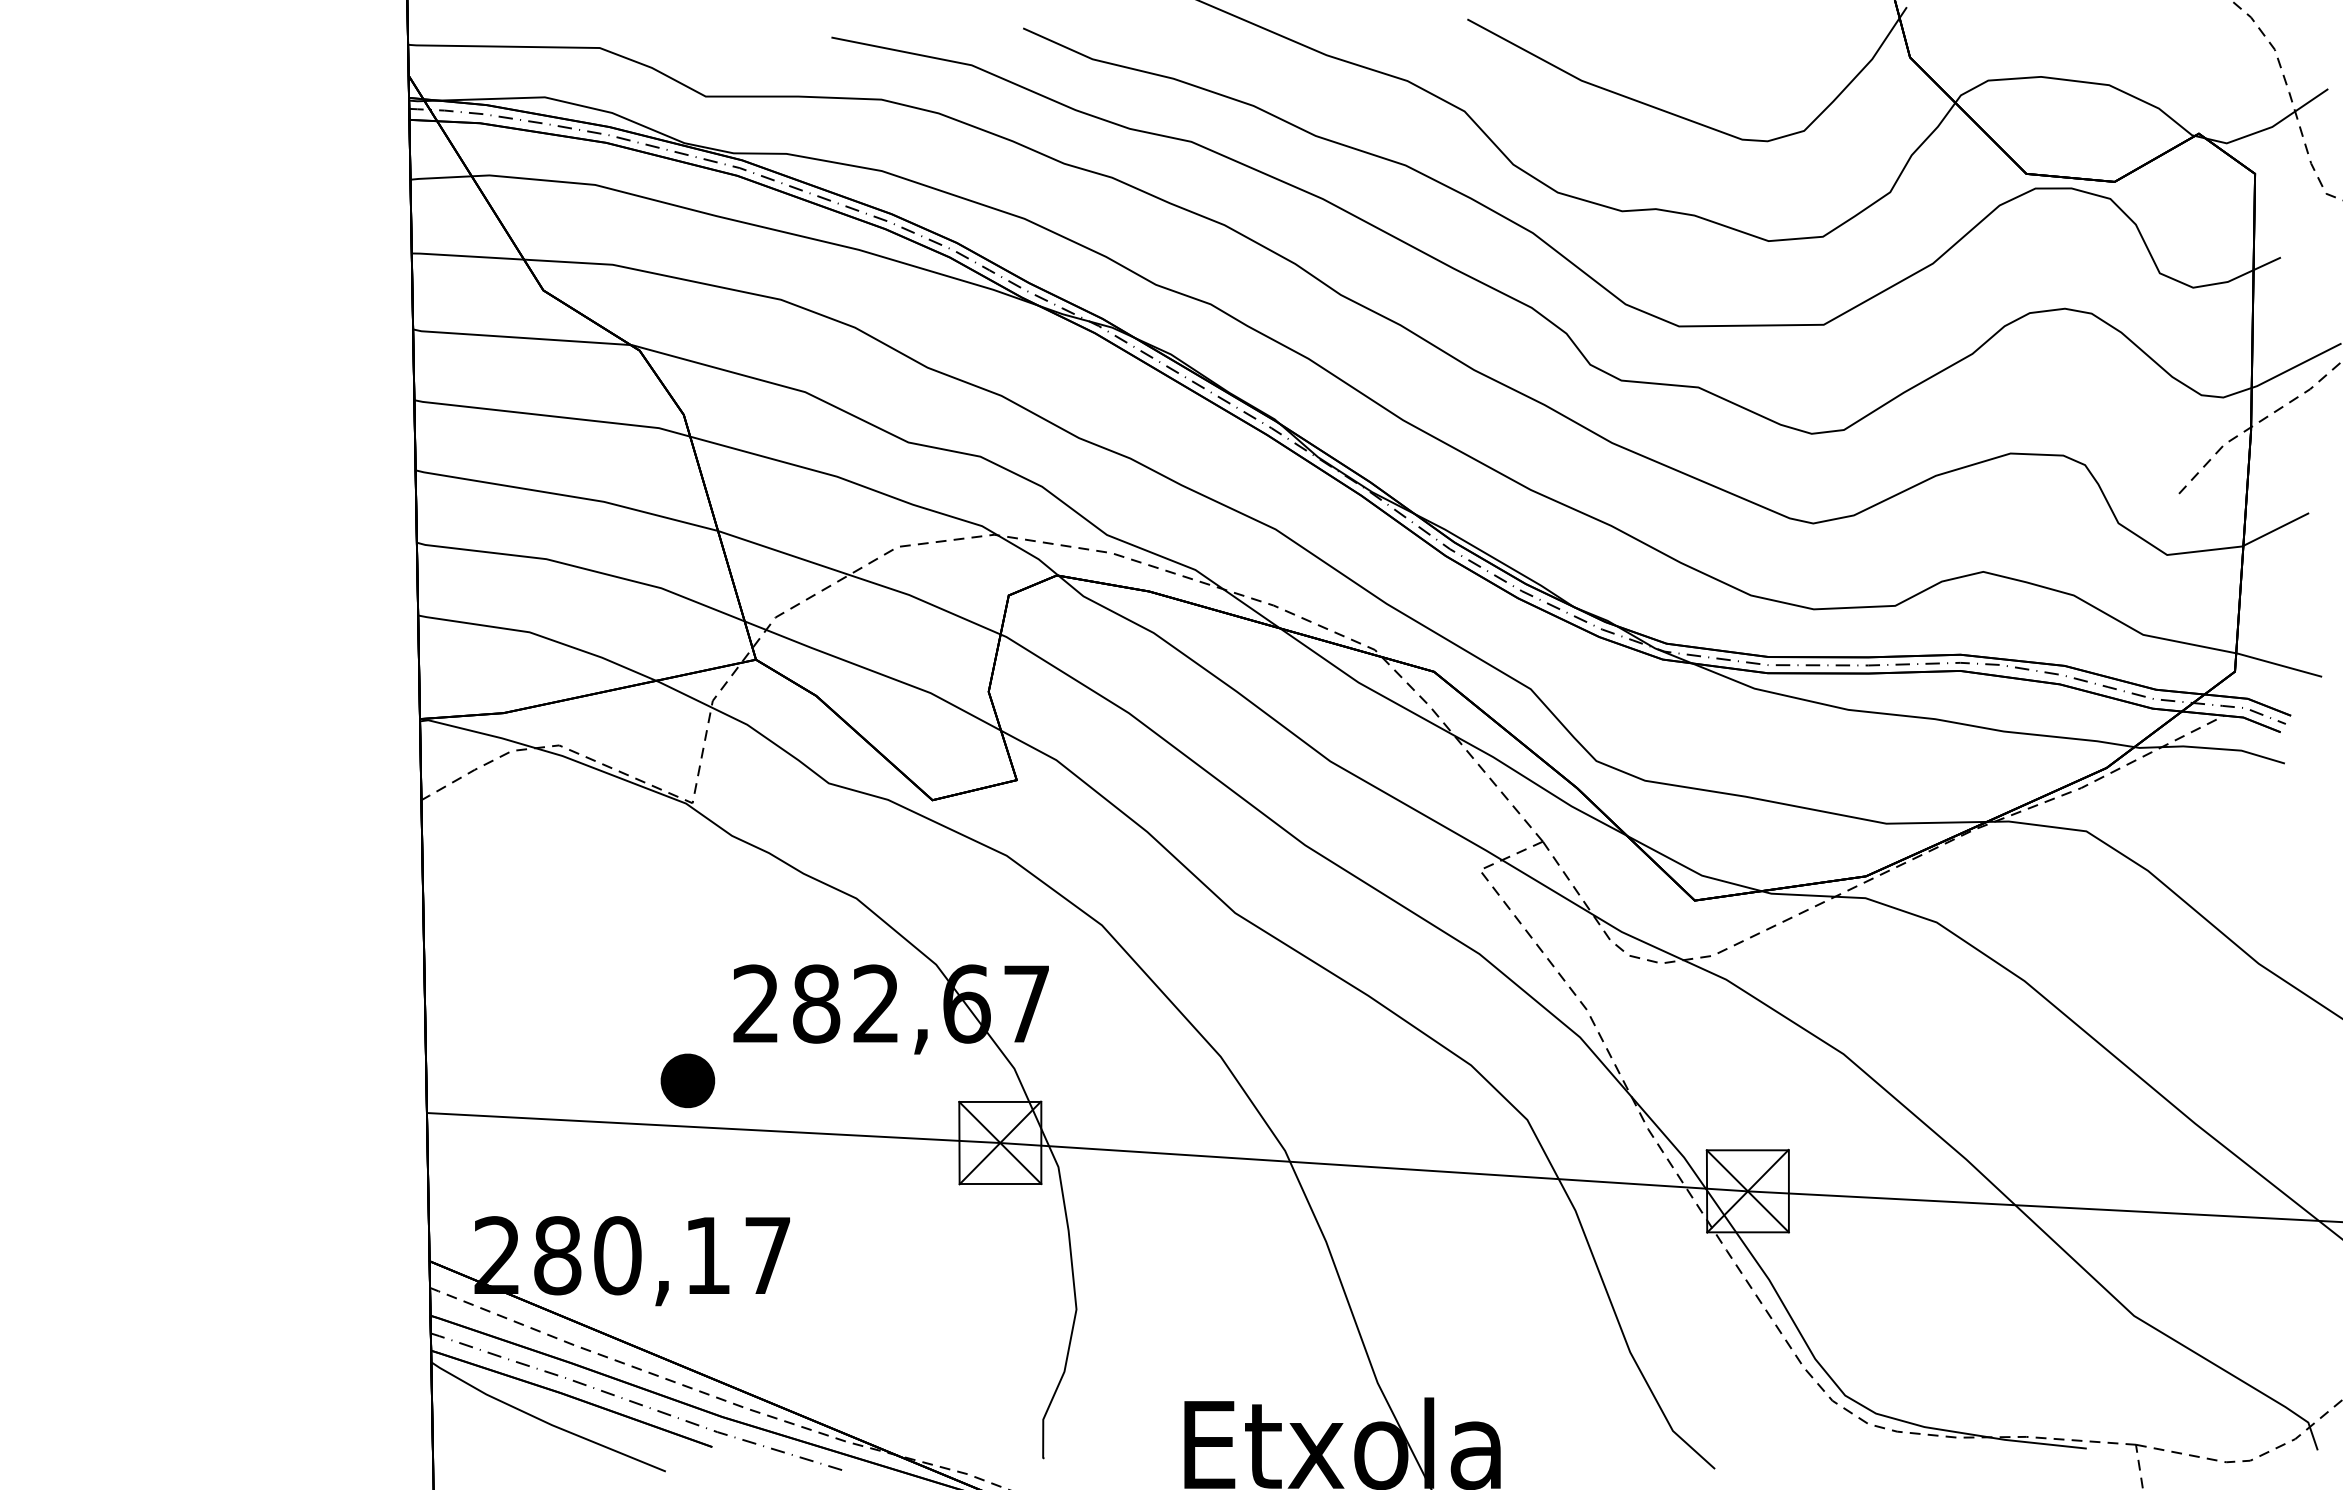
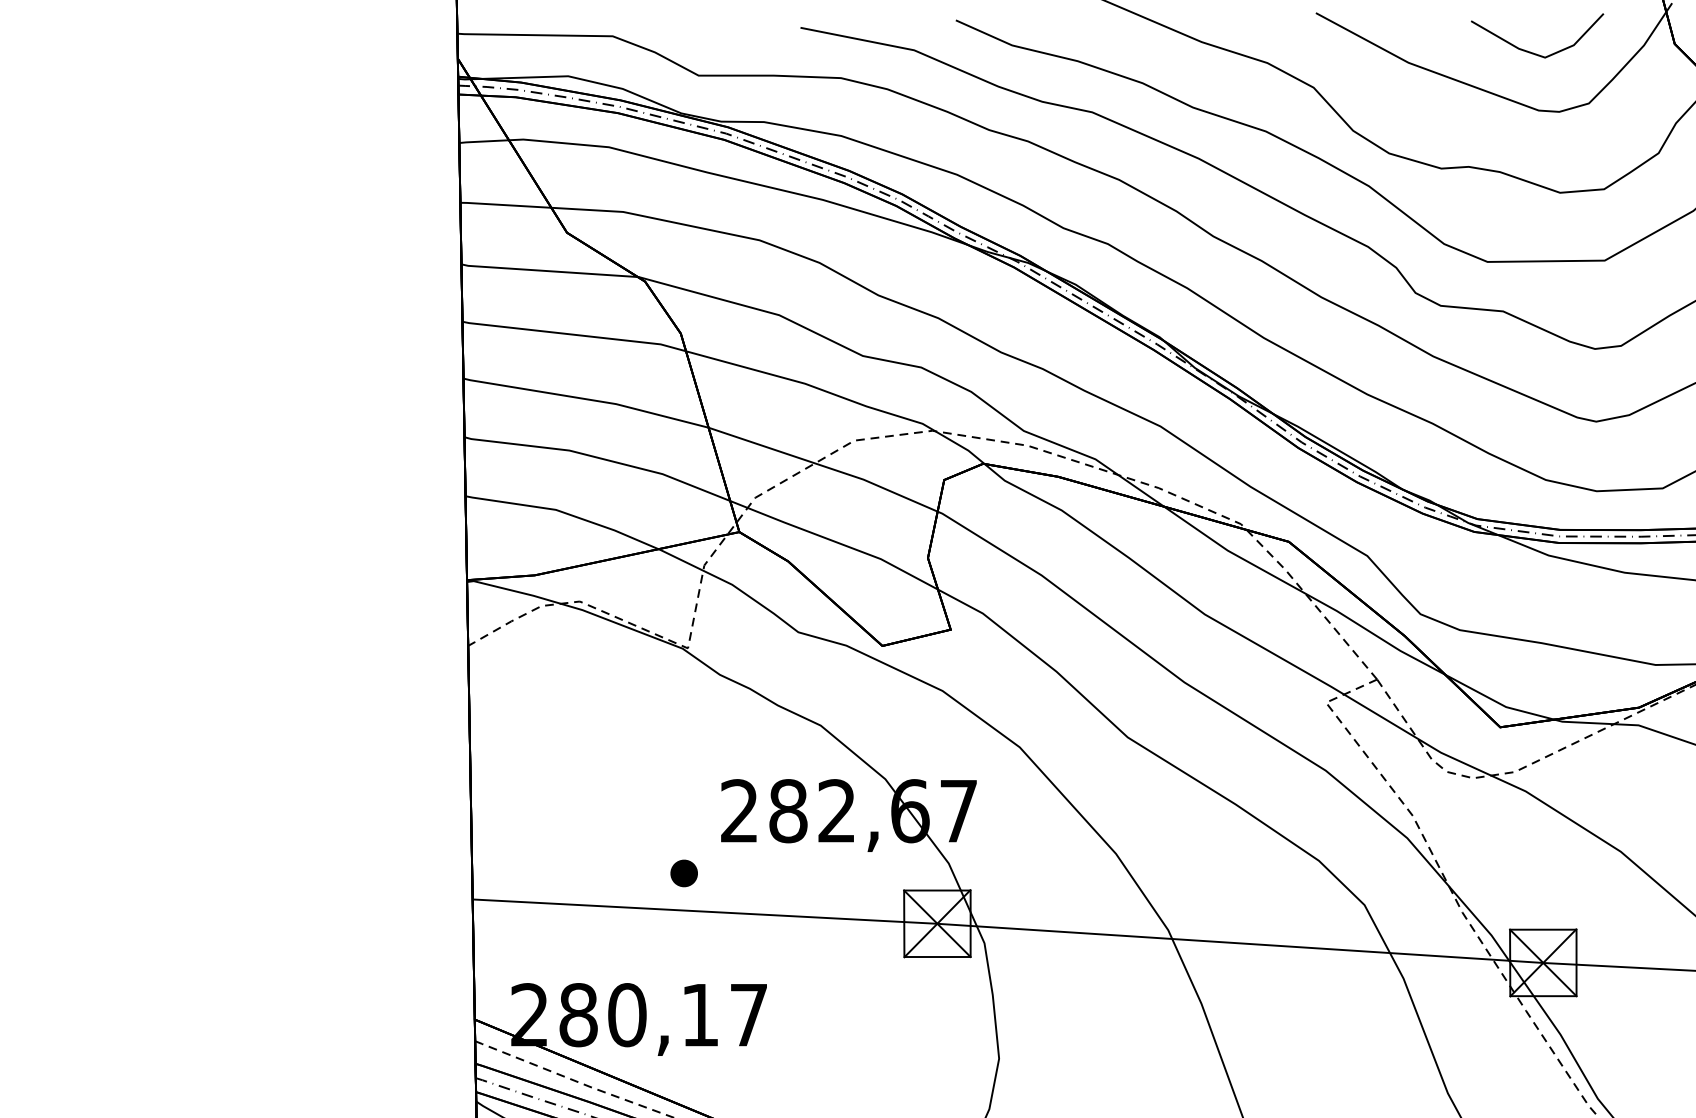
line: (1733, 67) -> (1531, 52), added
part: (687, 1080) -> (683, 873), size x0.62

